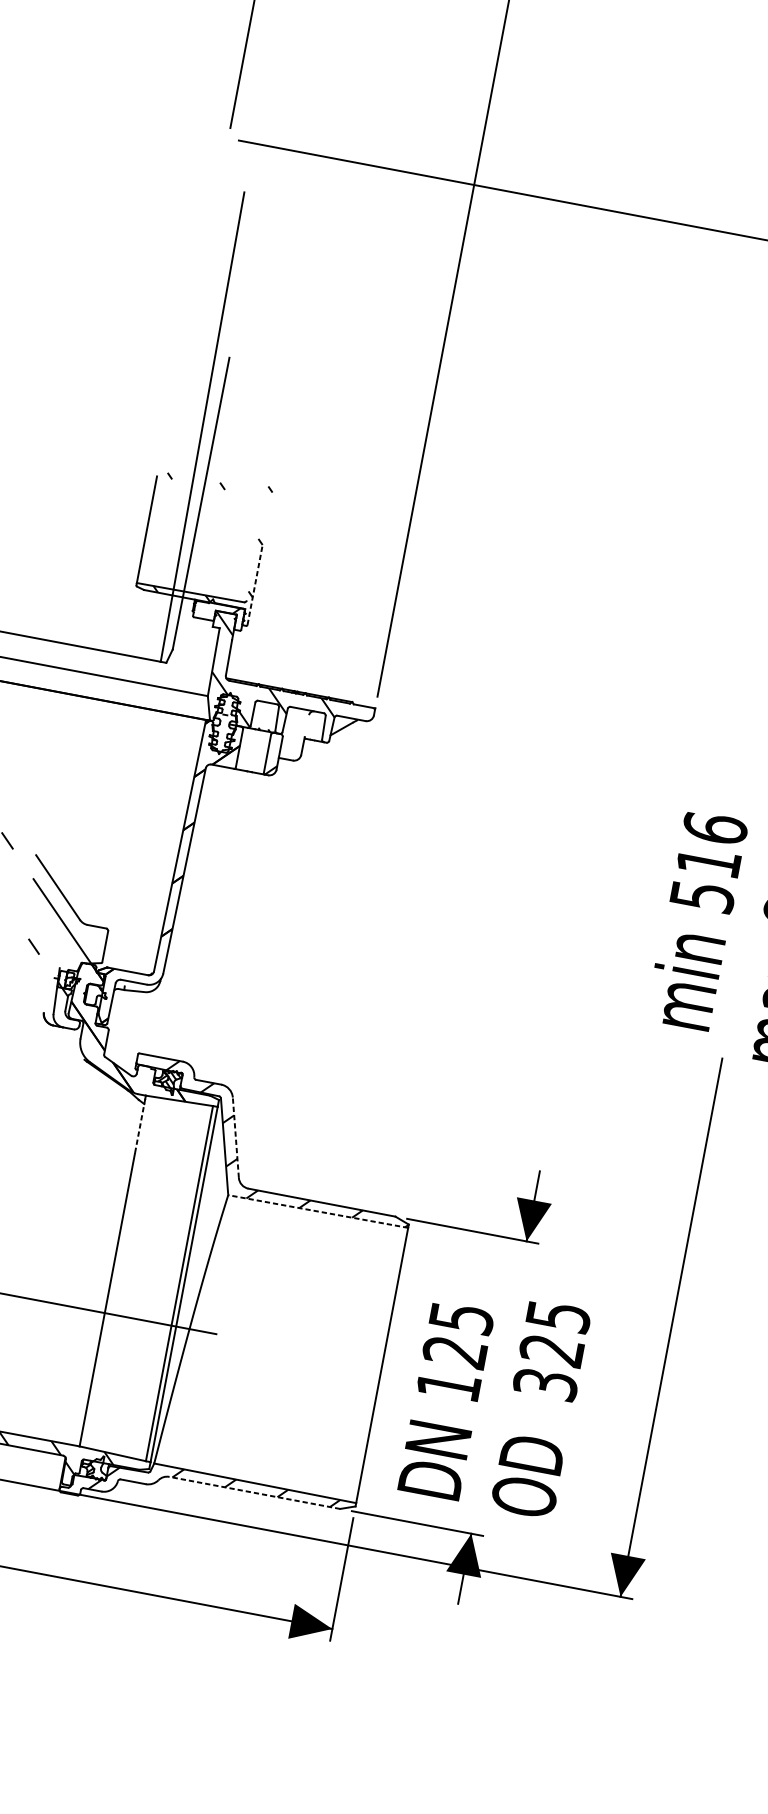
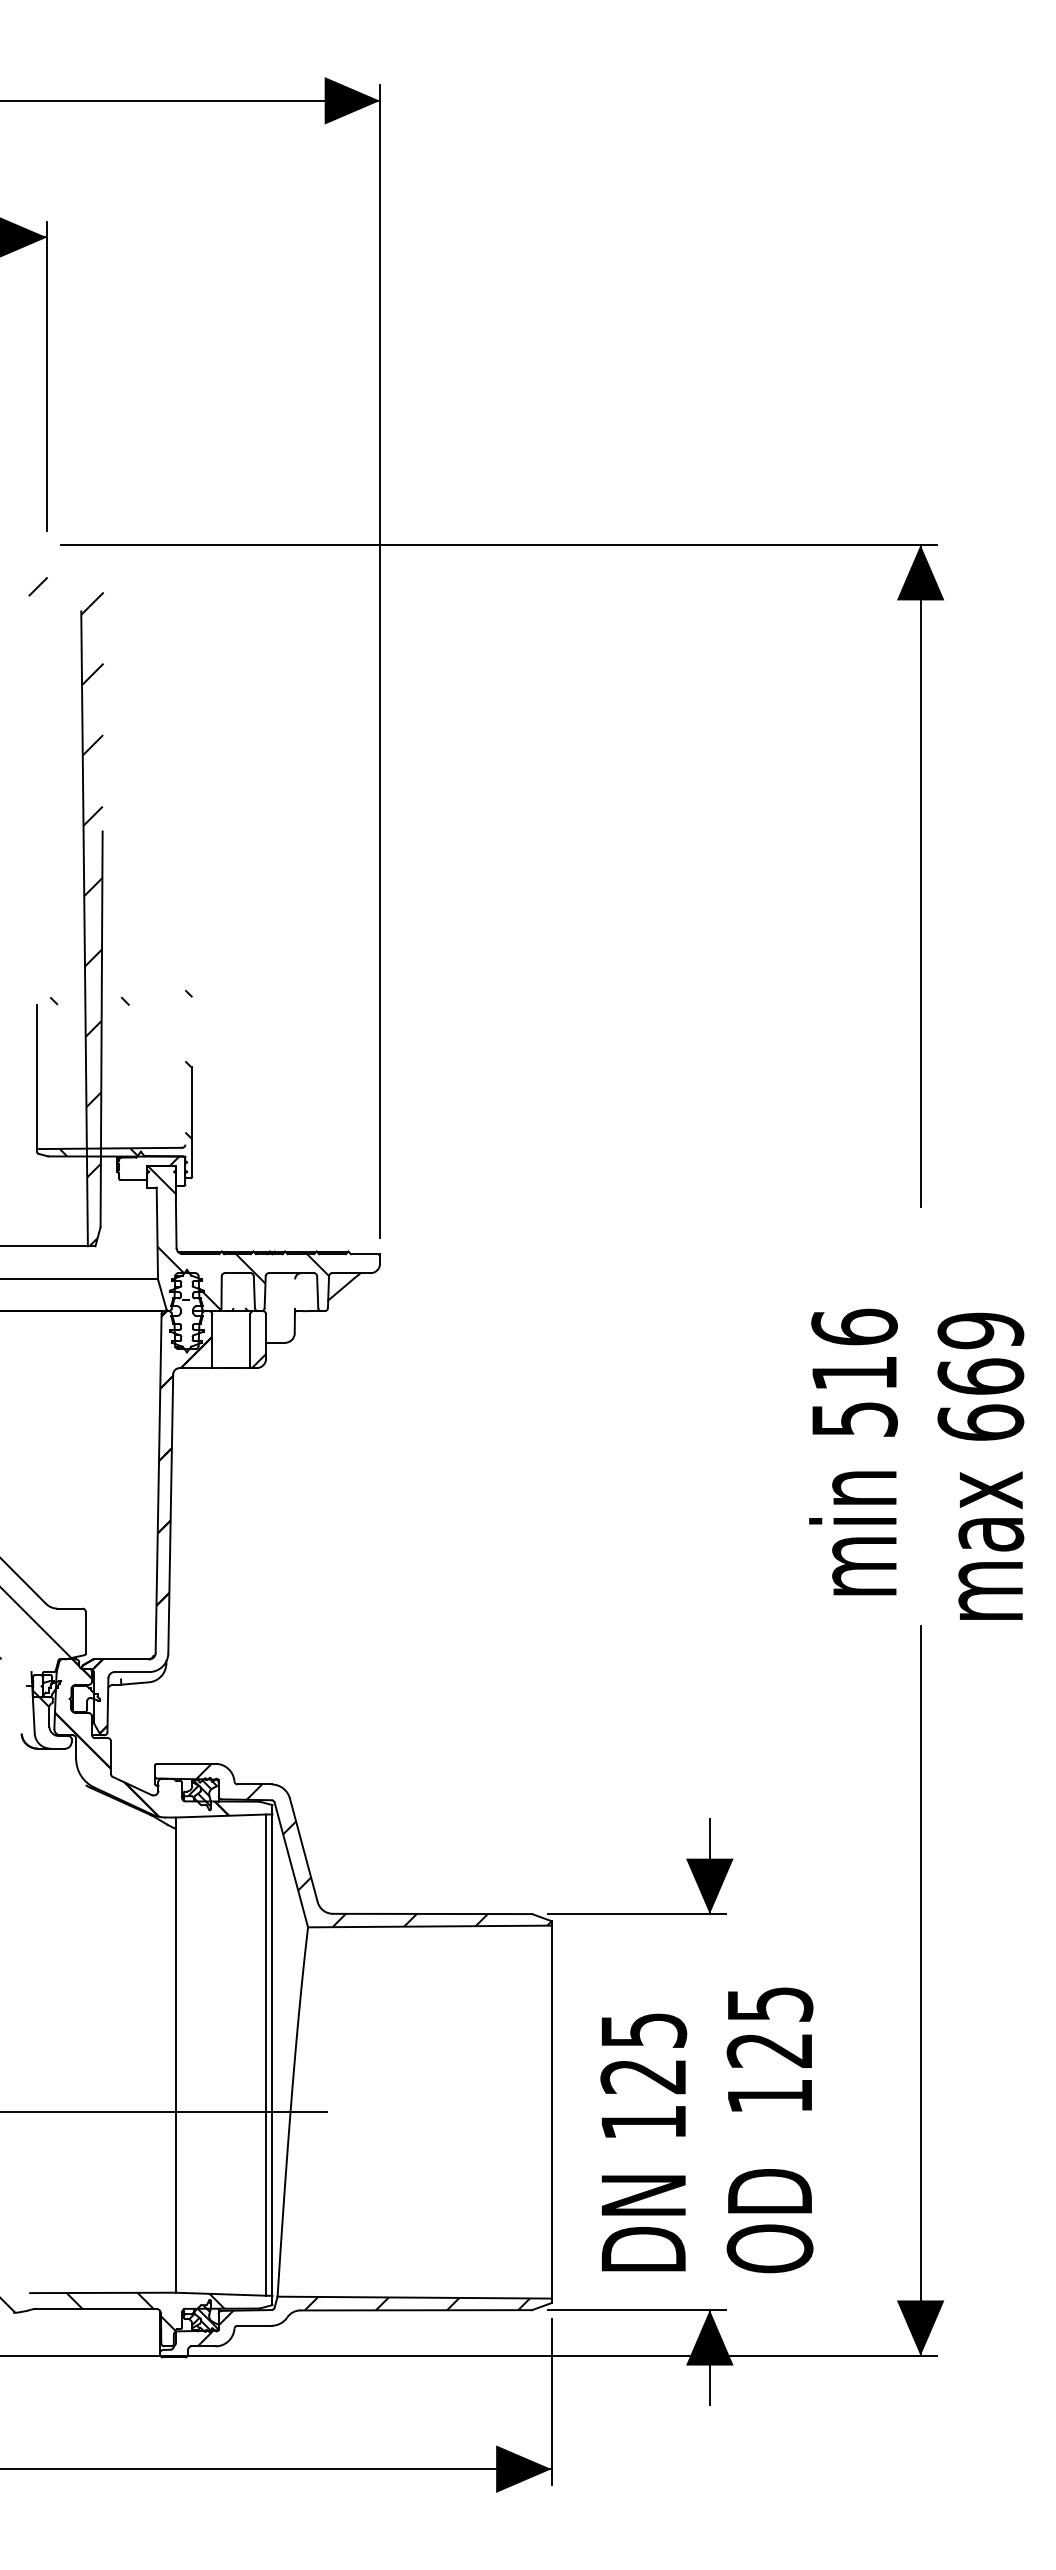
hatch: (190, 411) -> (65, 911), added
line: (255, 584) -> (192, 1121), dashed -> solid
line: (139, 1126) -> (175, 1859), dashed -> solid
line: (235, 1137) -> (303, 1850), dashed -> solid
line: (317, 1211) -> (429, 1926), dashed -> solid
text: (545, 1384) -> (769, 2096), 325 -> 125
hatch: (99, 1467) -> (207, 2315), added
line: (254, 1493) -> (416, 2310), dashed -> solid

